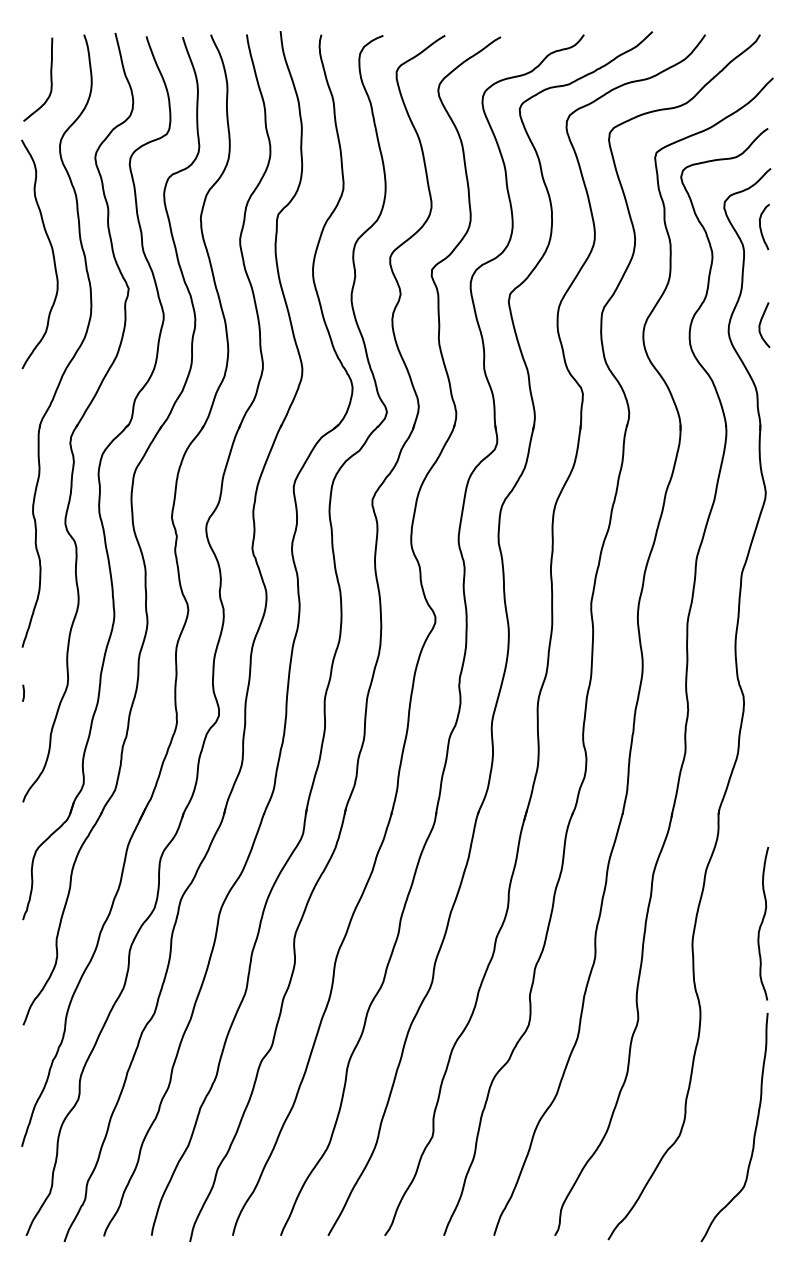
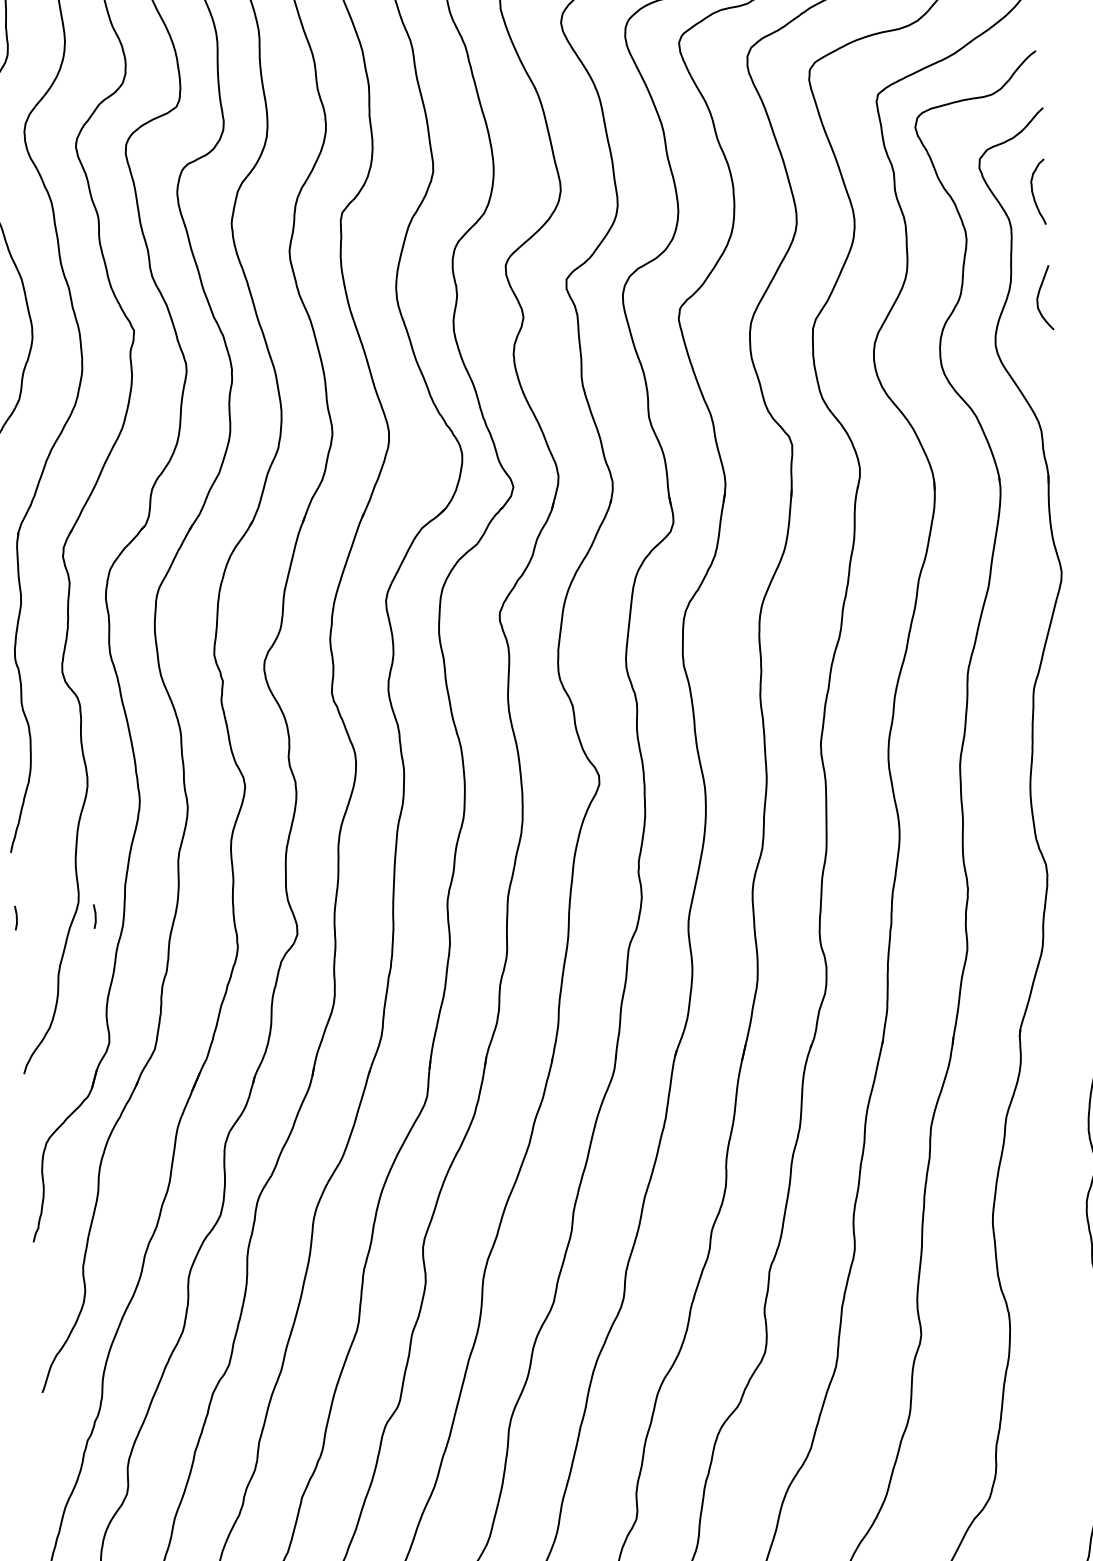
curve: (761, 323) -> (1040, 295), moved
line: (78, 694) -> (94, 915), added

